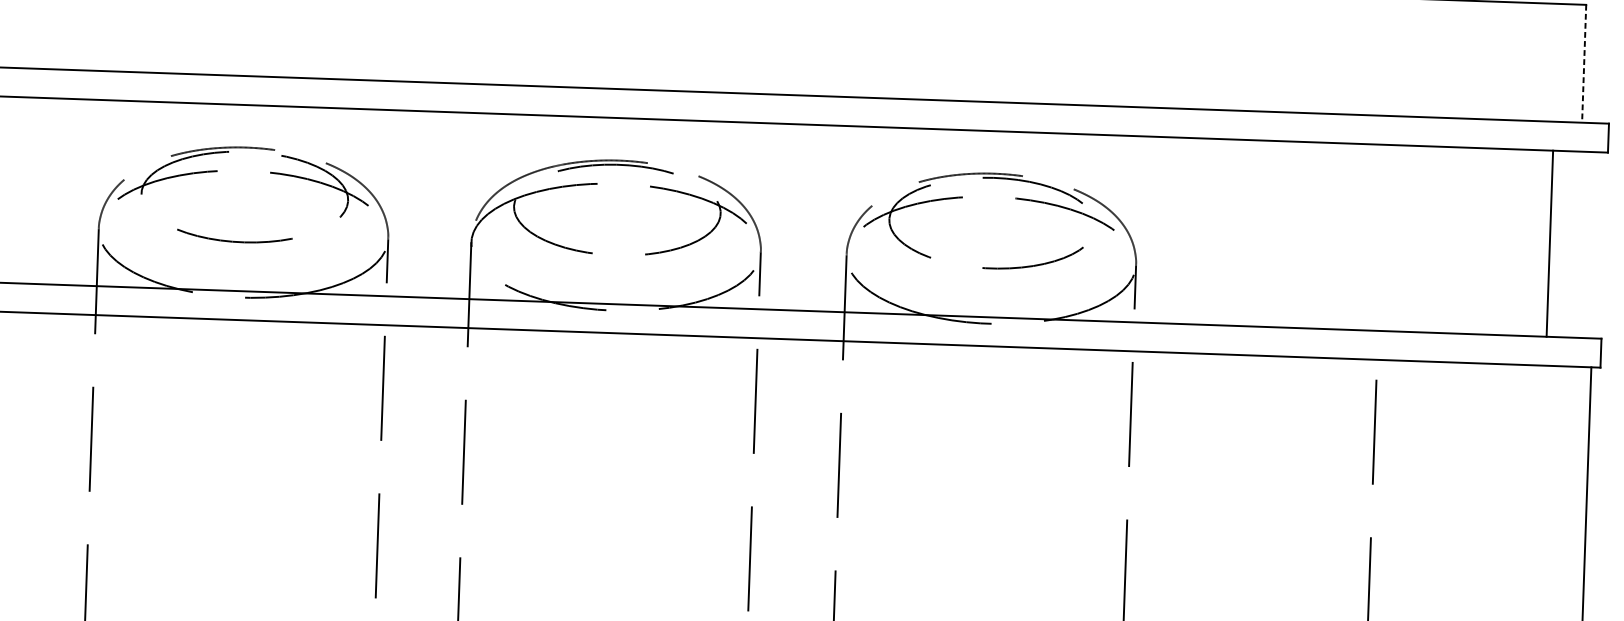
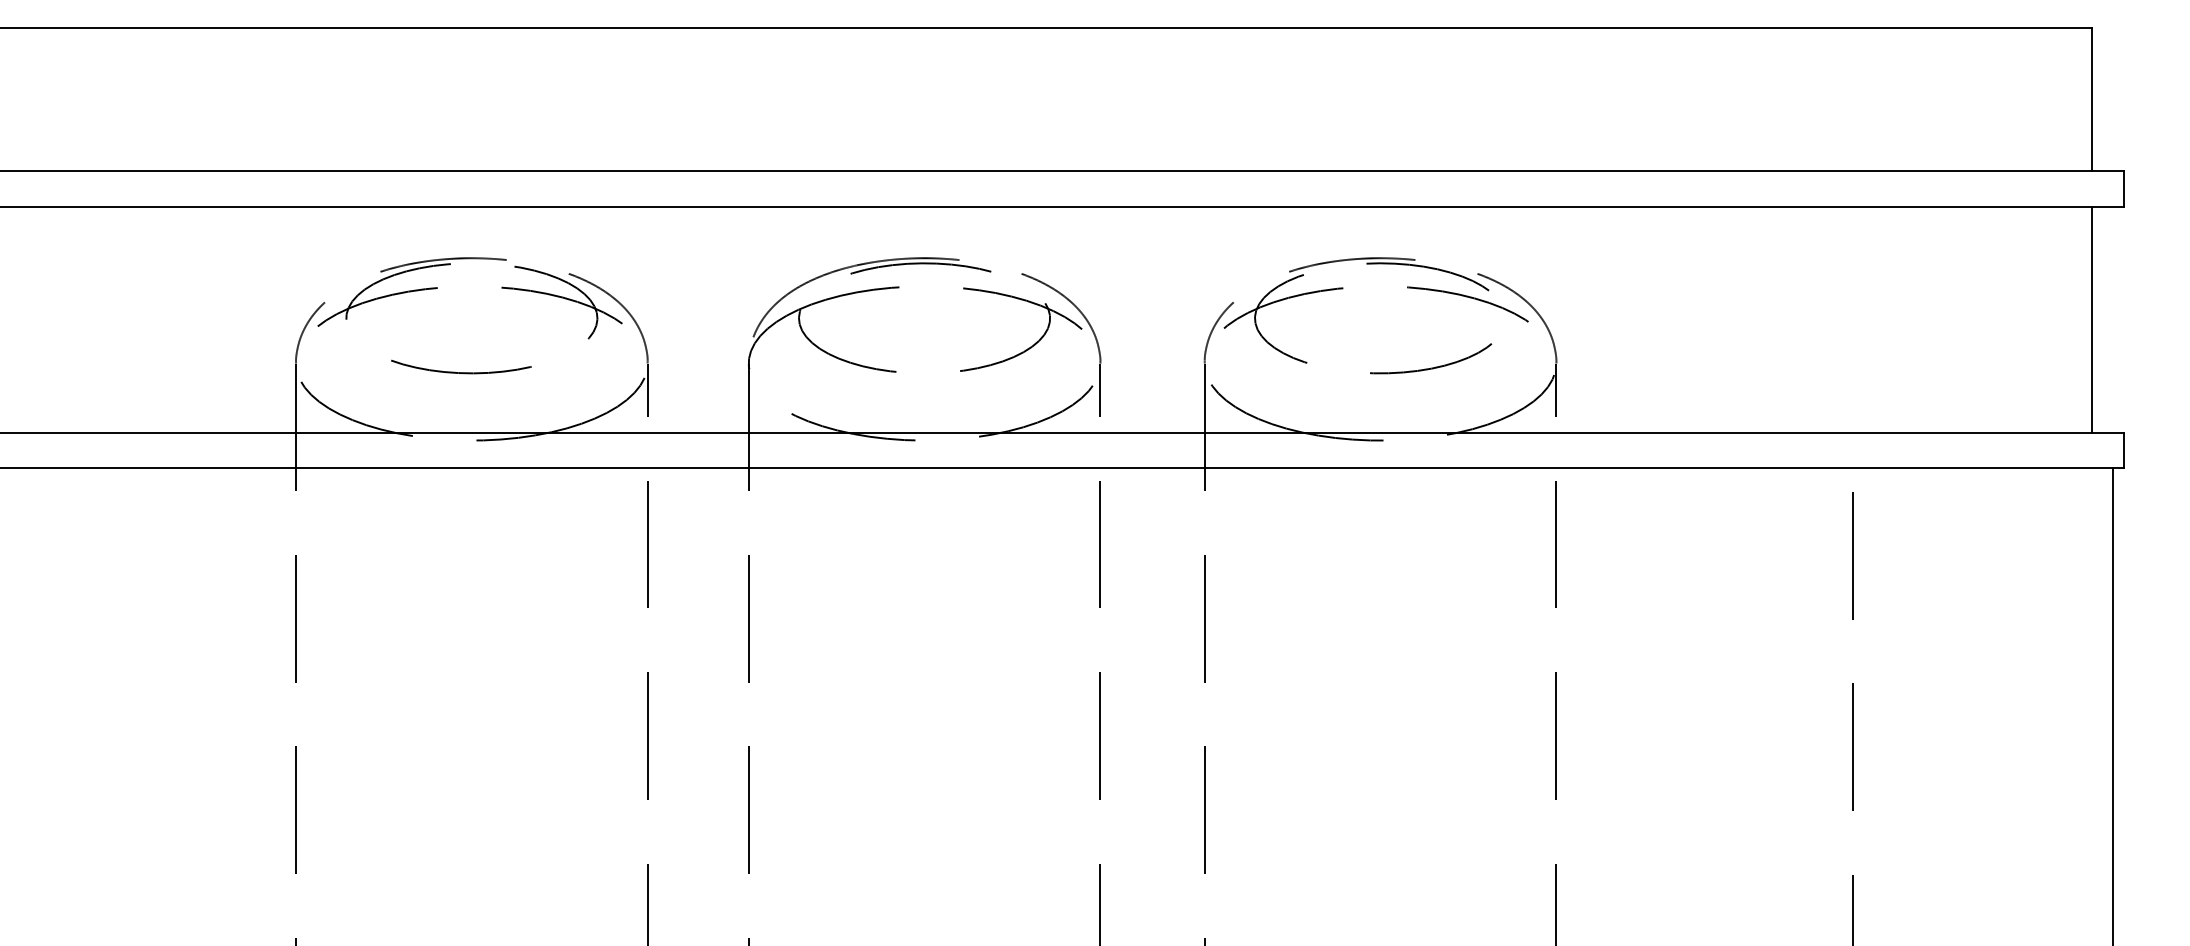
line: (1584, 63) -> (2091, 99), dashed -> solid
line: (1549, 243) -> (2091, 319), moved

